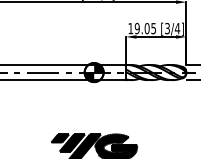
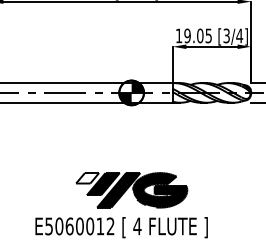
fill: (60, 138) -> (87, 178), removed

